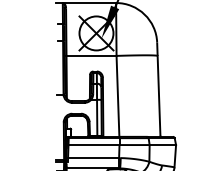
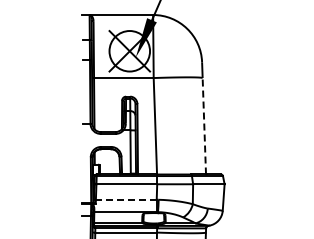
line: (159, 95) -> (204, 125), solid -> dashed
line: (92, 157) -> (125, 199), solid -> dashed

